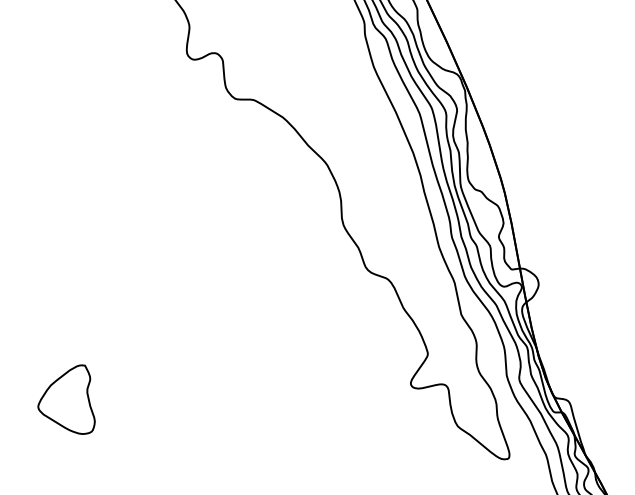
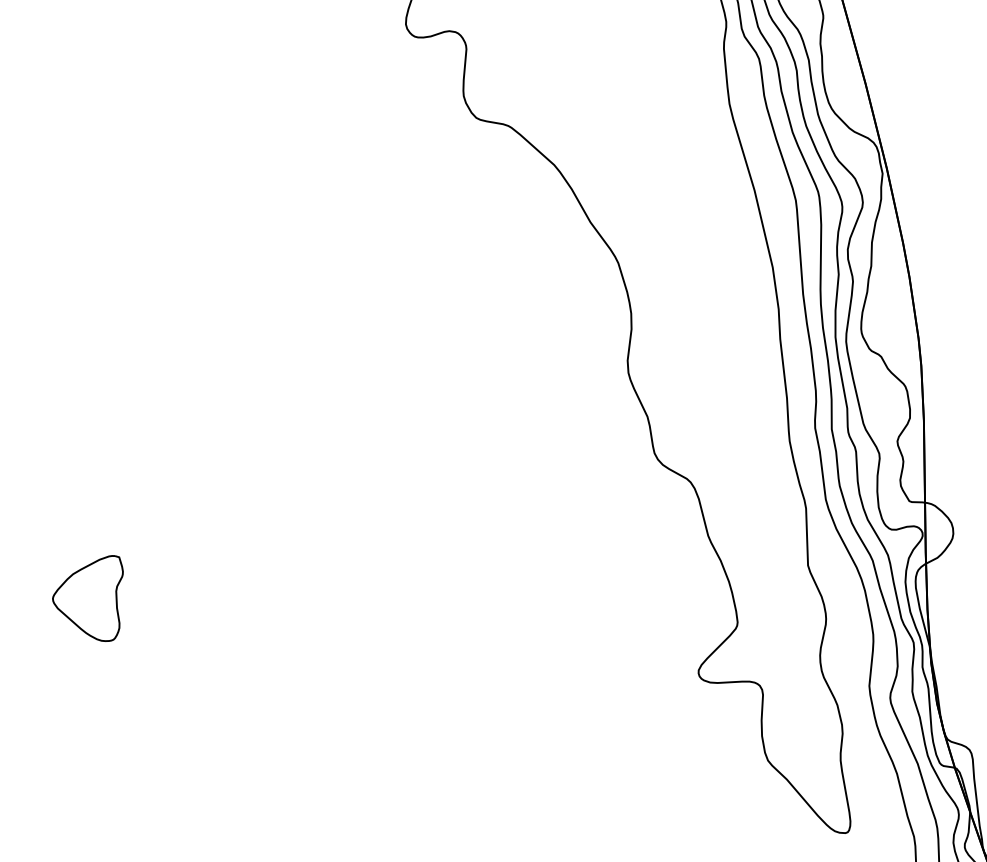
part: (66, 399) -> (89, 594), size x0.7

